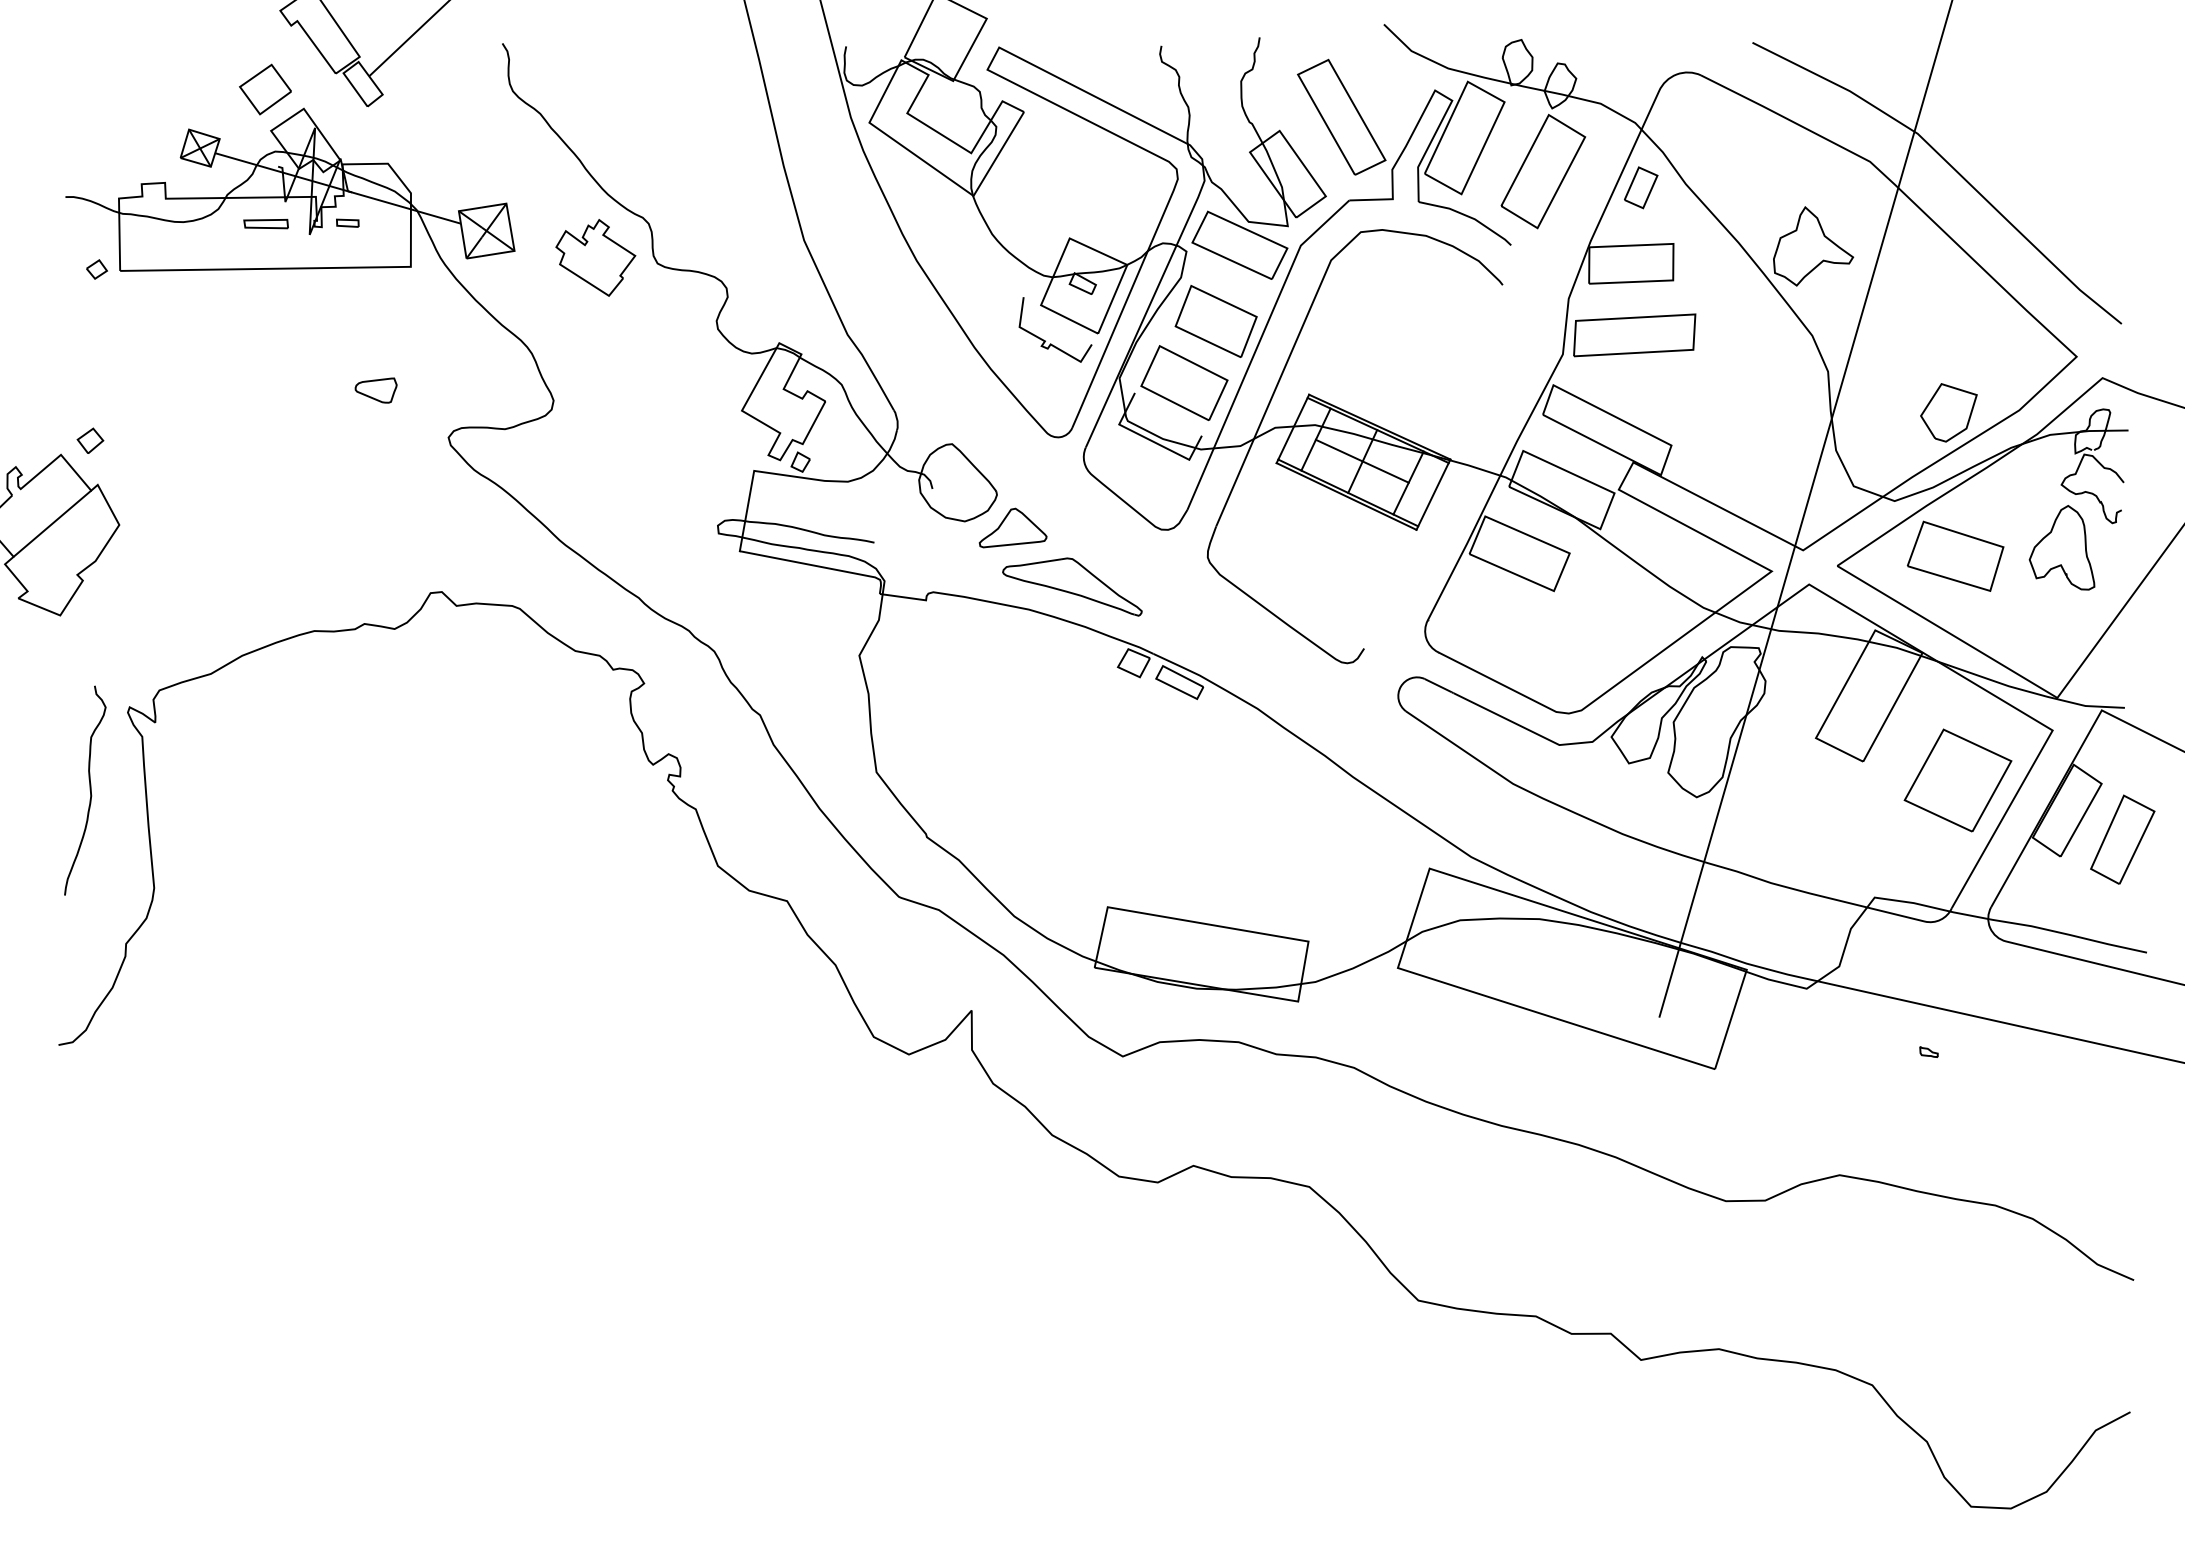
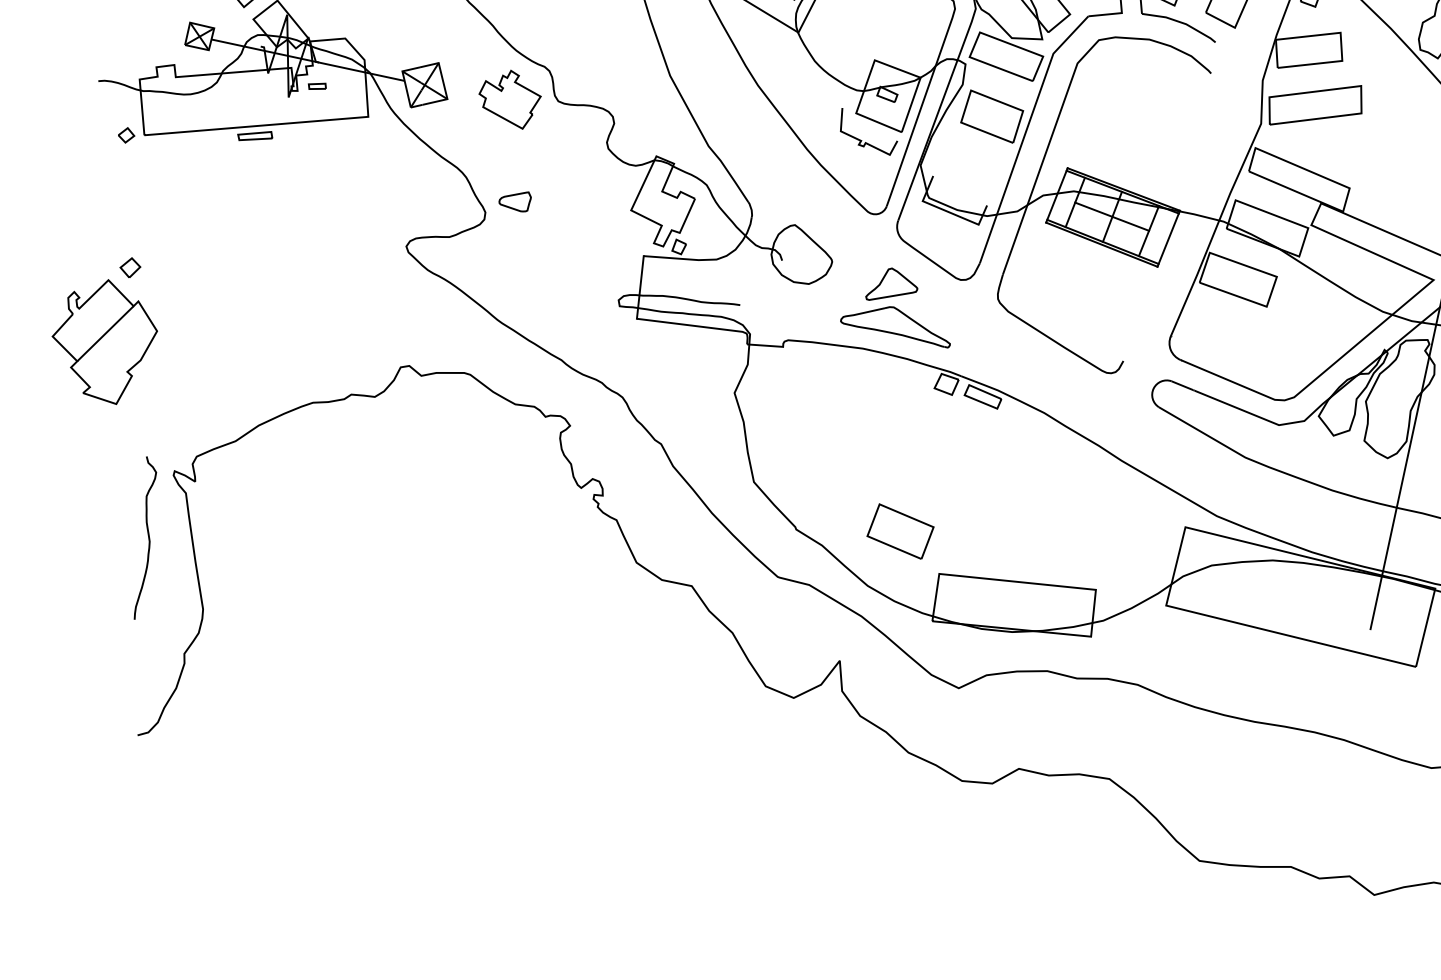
part: (265, 223) -> (254, 135), moved
part: (1184, 382) -> (900, 531), moved
part: (375, 390) -> (514, 202), moved
part: (1012, 527) -> (890, 283), moved

